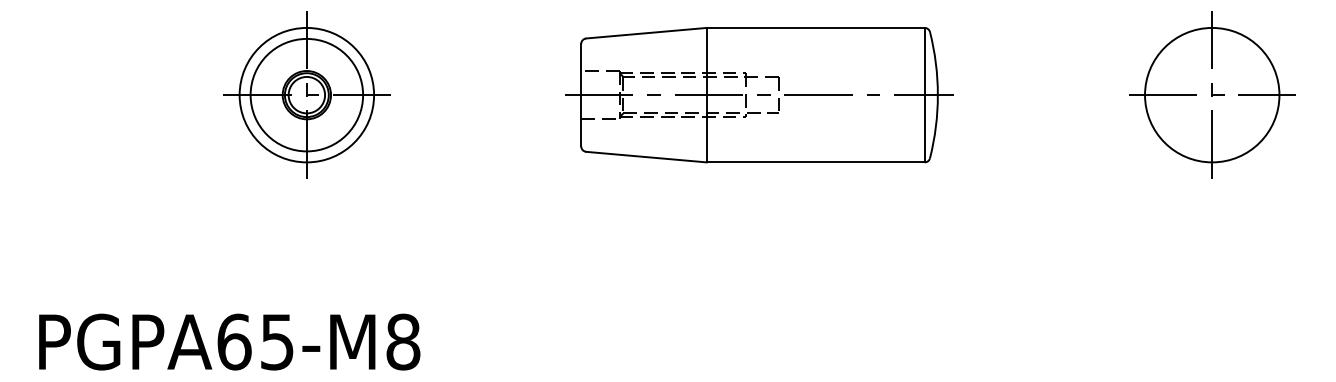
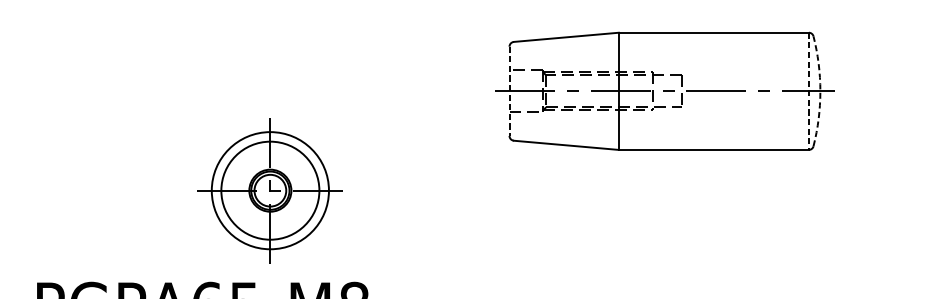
part: (306, 94) -> (270, 190), moved
line: (581, 95) -> (509, 91), solid -> dashed
line: (924, 95) -> (808, 91), solid -> dashed
arc: (937, 95) -> (820, 91), solid -> dashed

